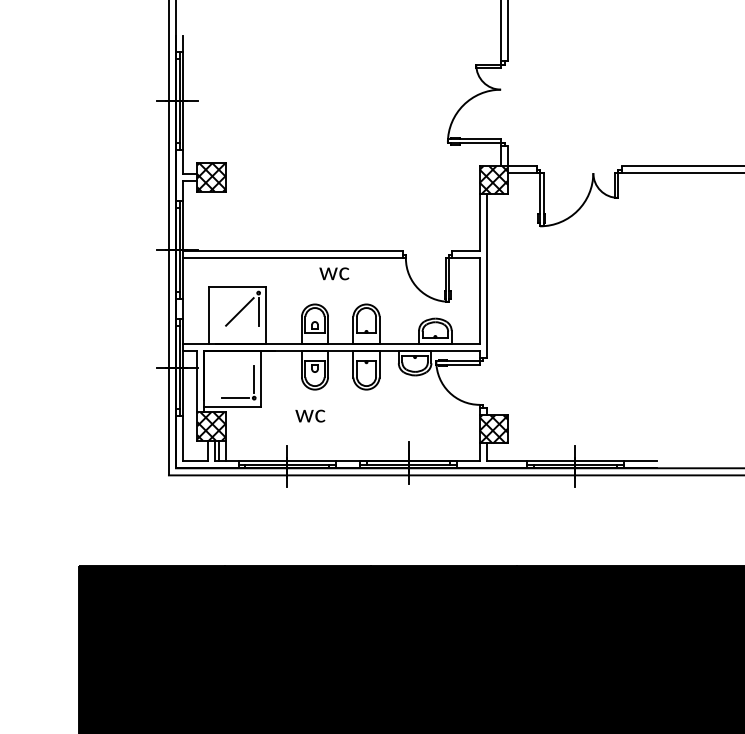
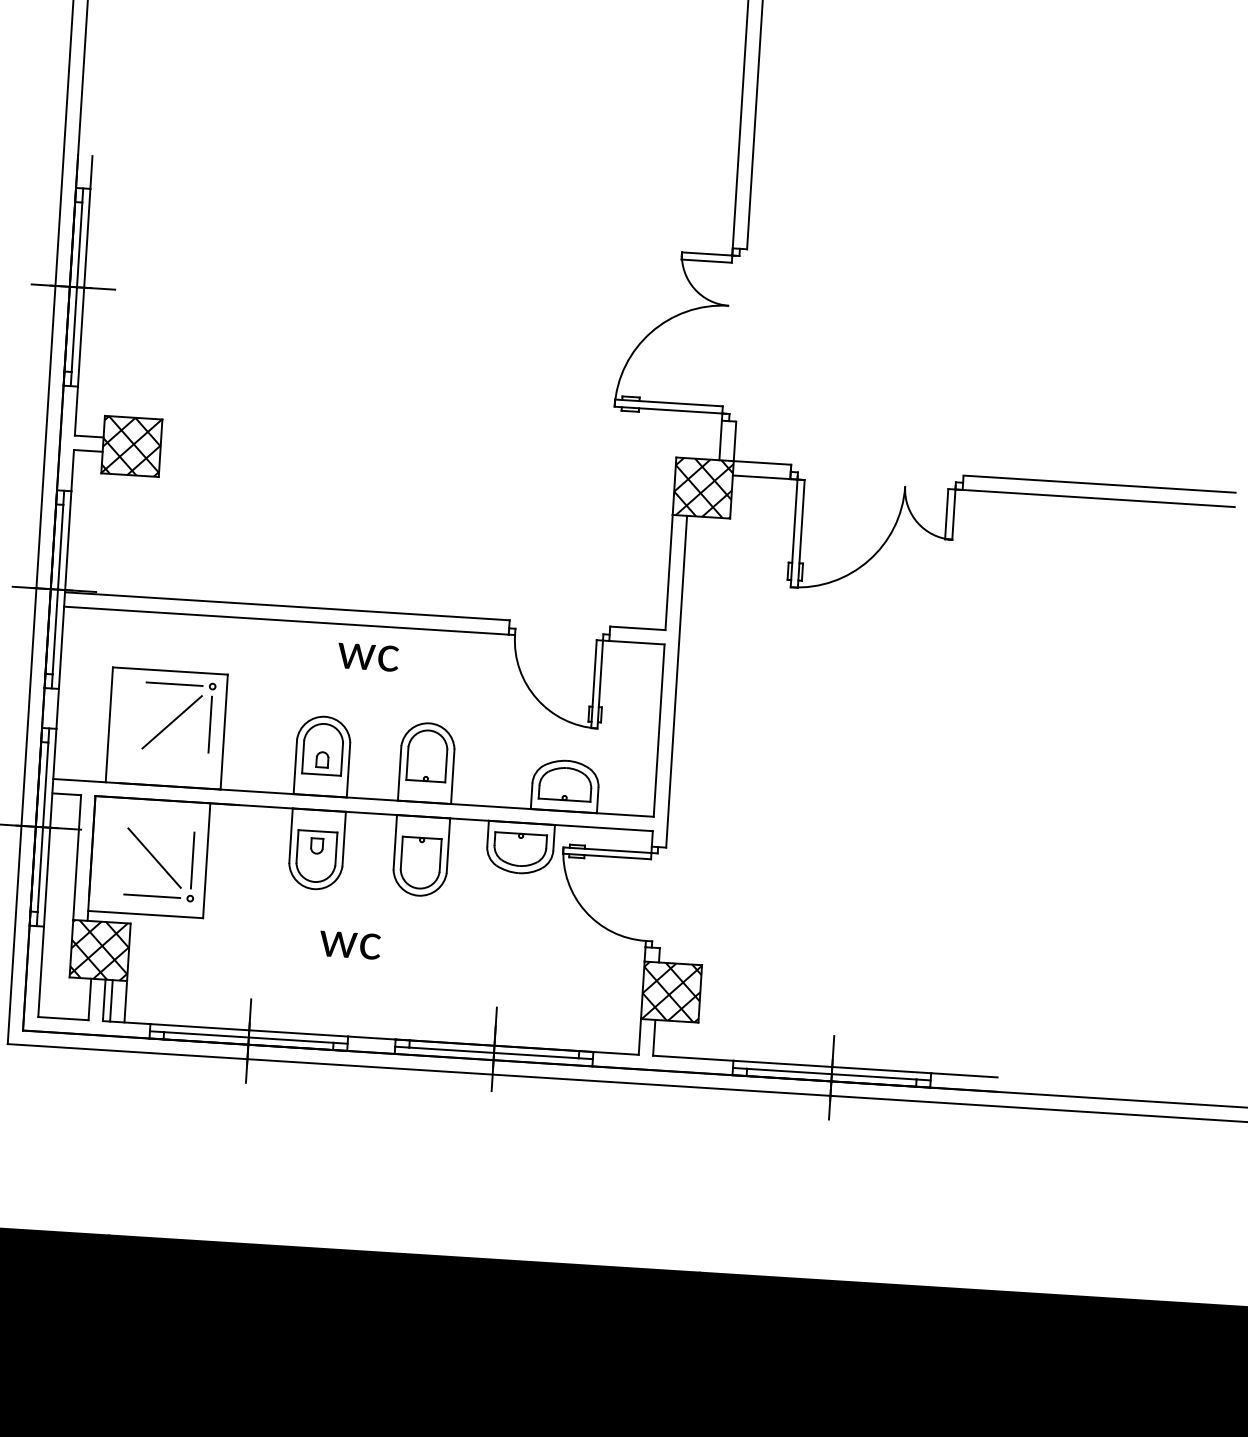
line: (239, 293) -> (173, 684), added
line: (235, 379) -> (154, 858), added
text: (310, 415) -> (350, 943), moved

